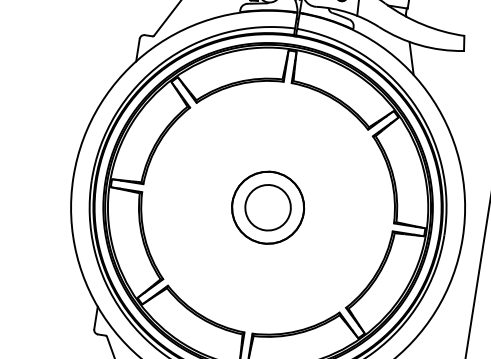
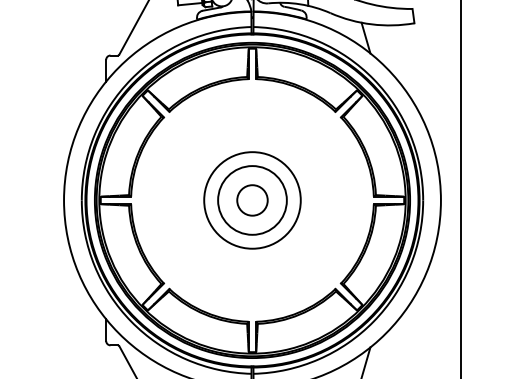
circle: (268, 206) -> (252, 199), size x1.4
circle: (268, 207) -> (252, 200), size x0.7

